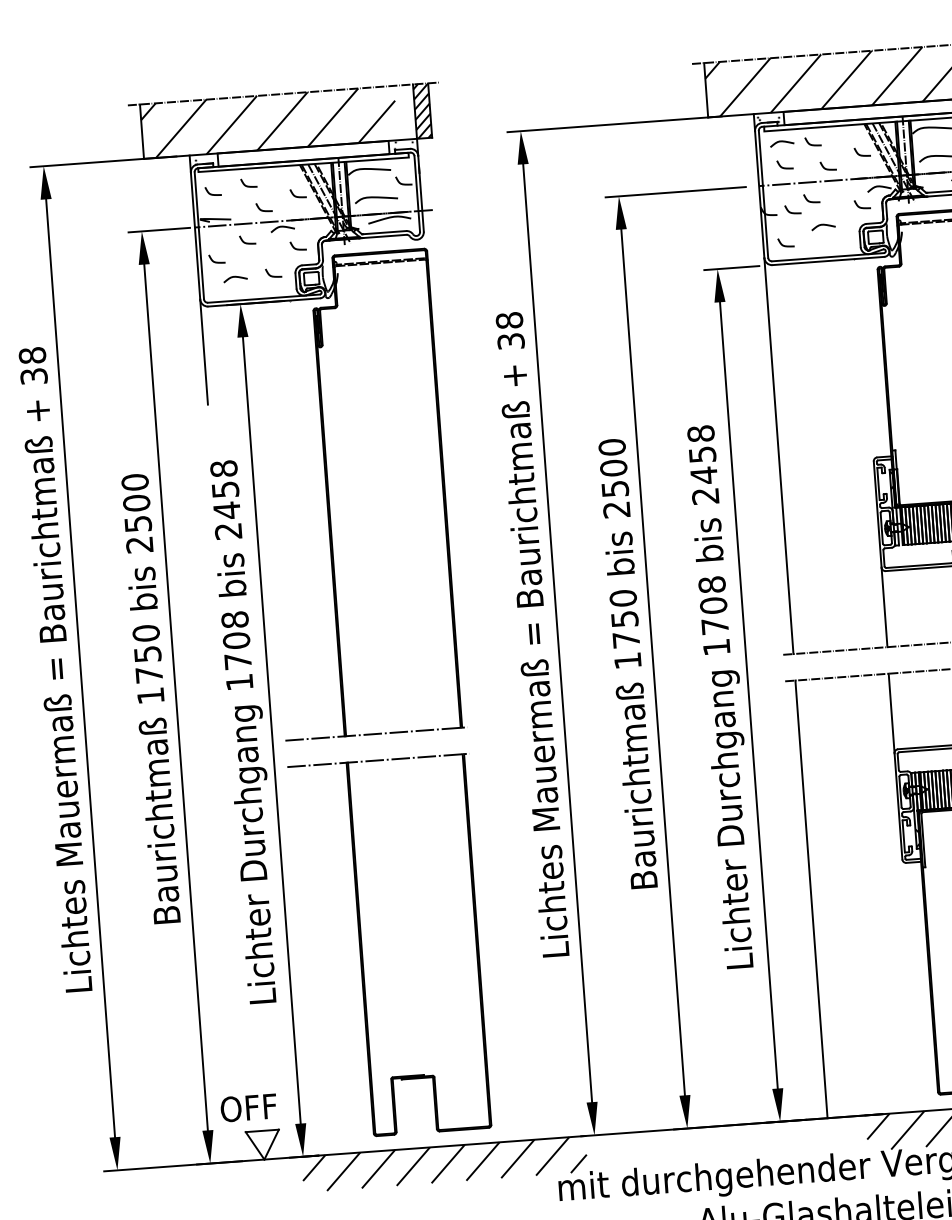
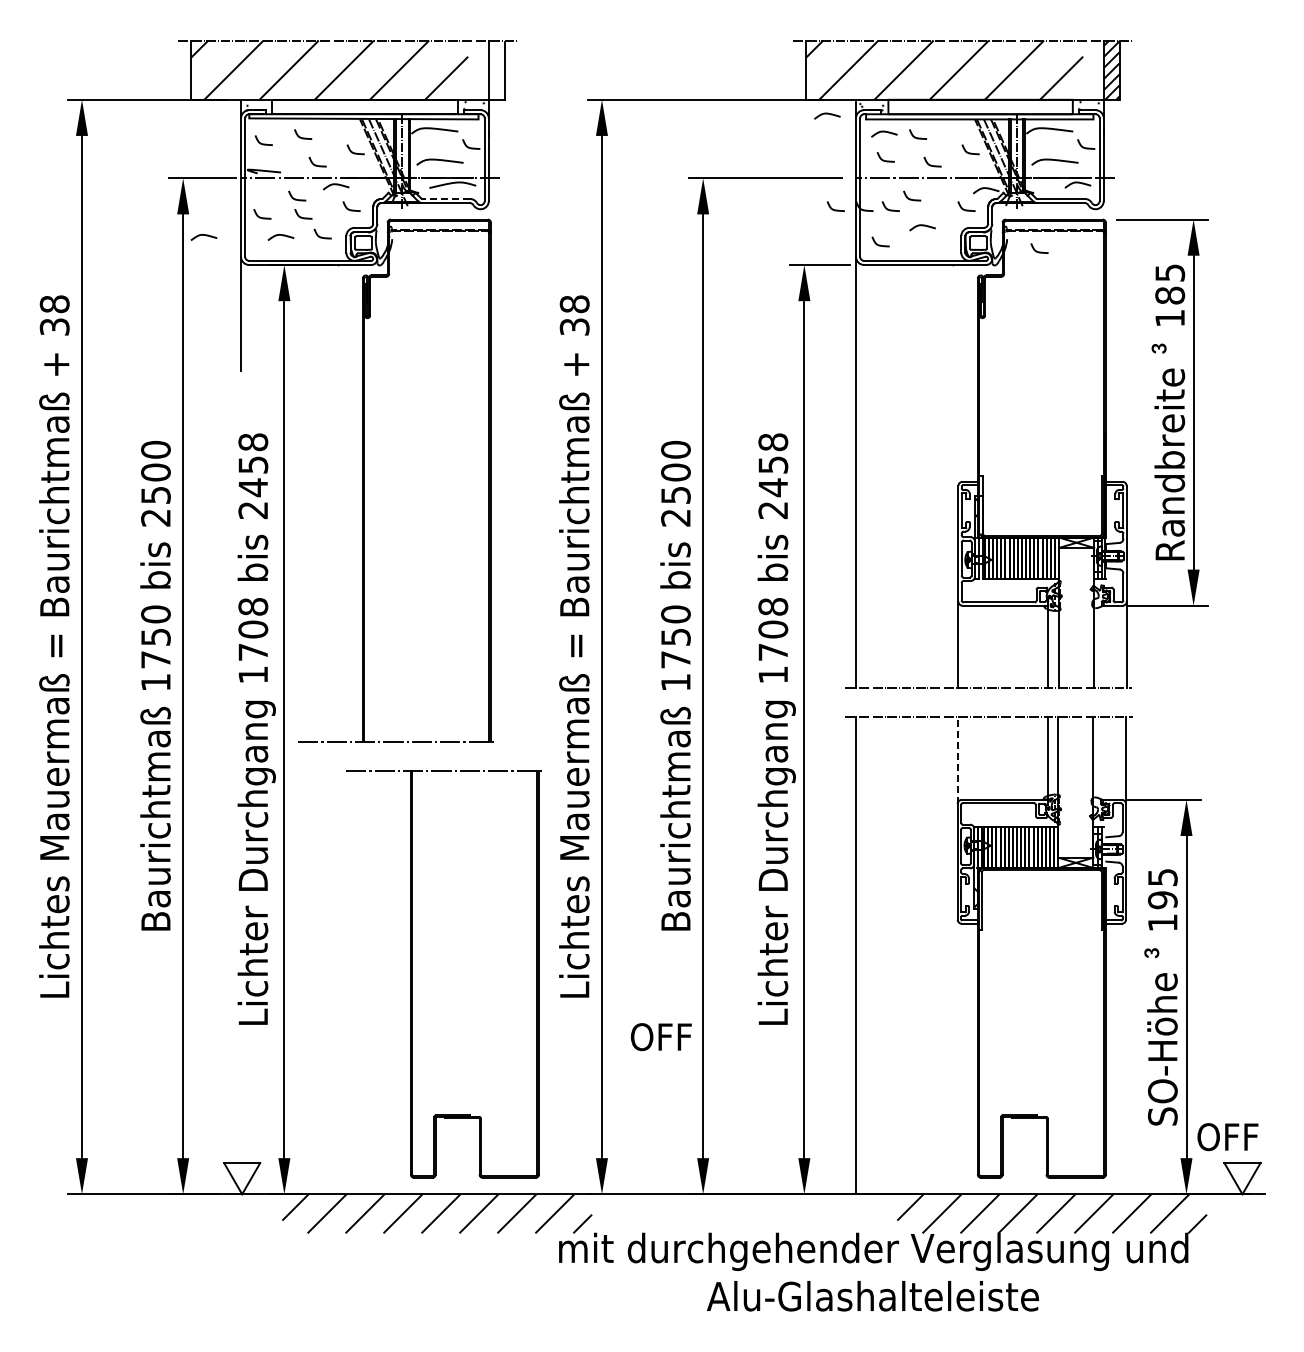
hatch: (421, 110) -> (496, 69), removed
curve: (728, 129) -> (827, 114), added
curve: (740, 215) -> (833, 208), added
line: (384, 232) -> (446, 198), solid -> dashed
curve: (932, 240) -> (1039, 251), added
curve: (252, 258) -> (301, 216), added
curve: (164, 282) -> (203, 235), added
line: (891, 713) -> (957, 760), solid -> dashed
part: (361, 949) -> (412, 974), moved
text: (248, 1108) -> (661, 1037), moved

